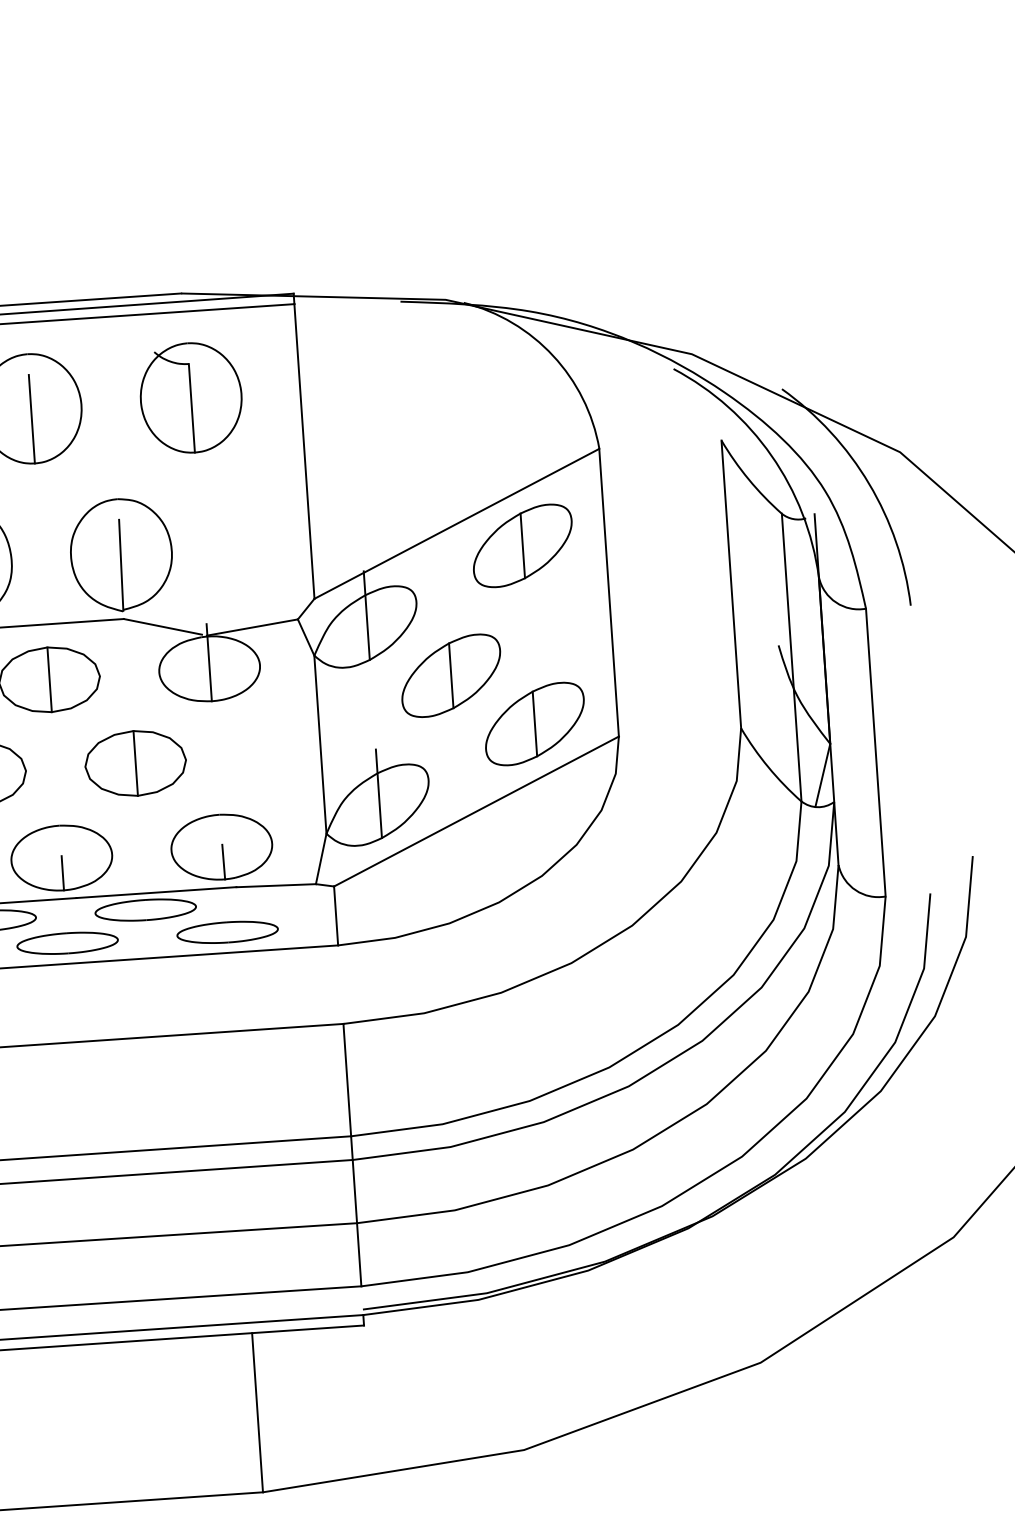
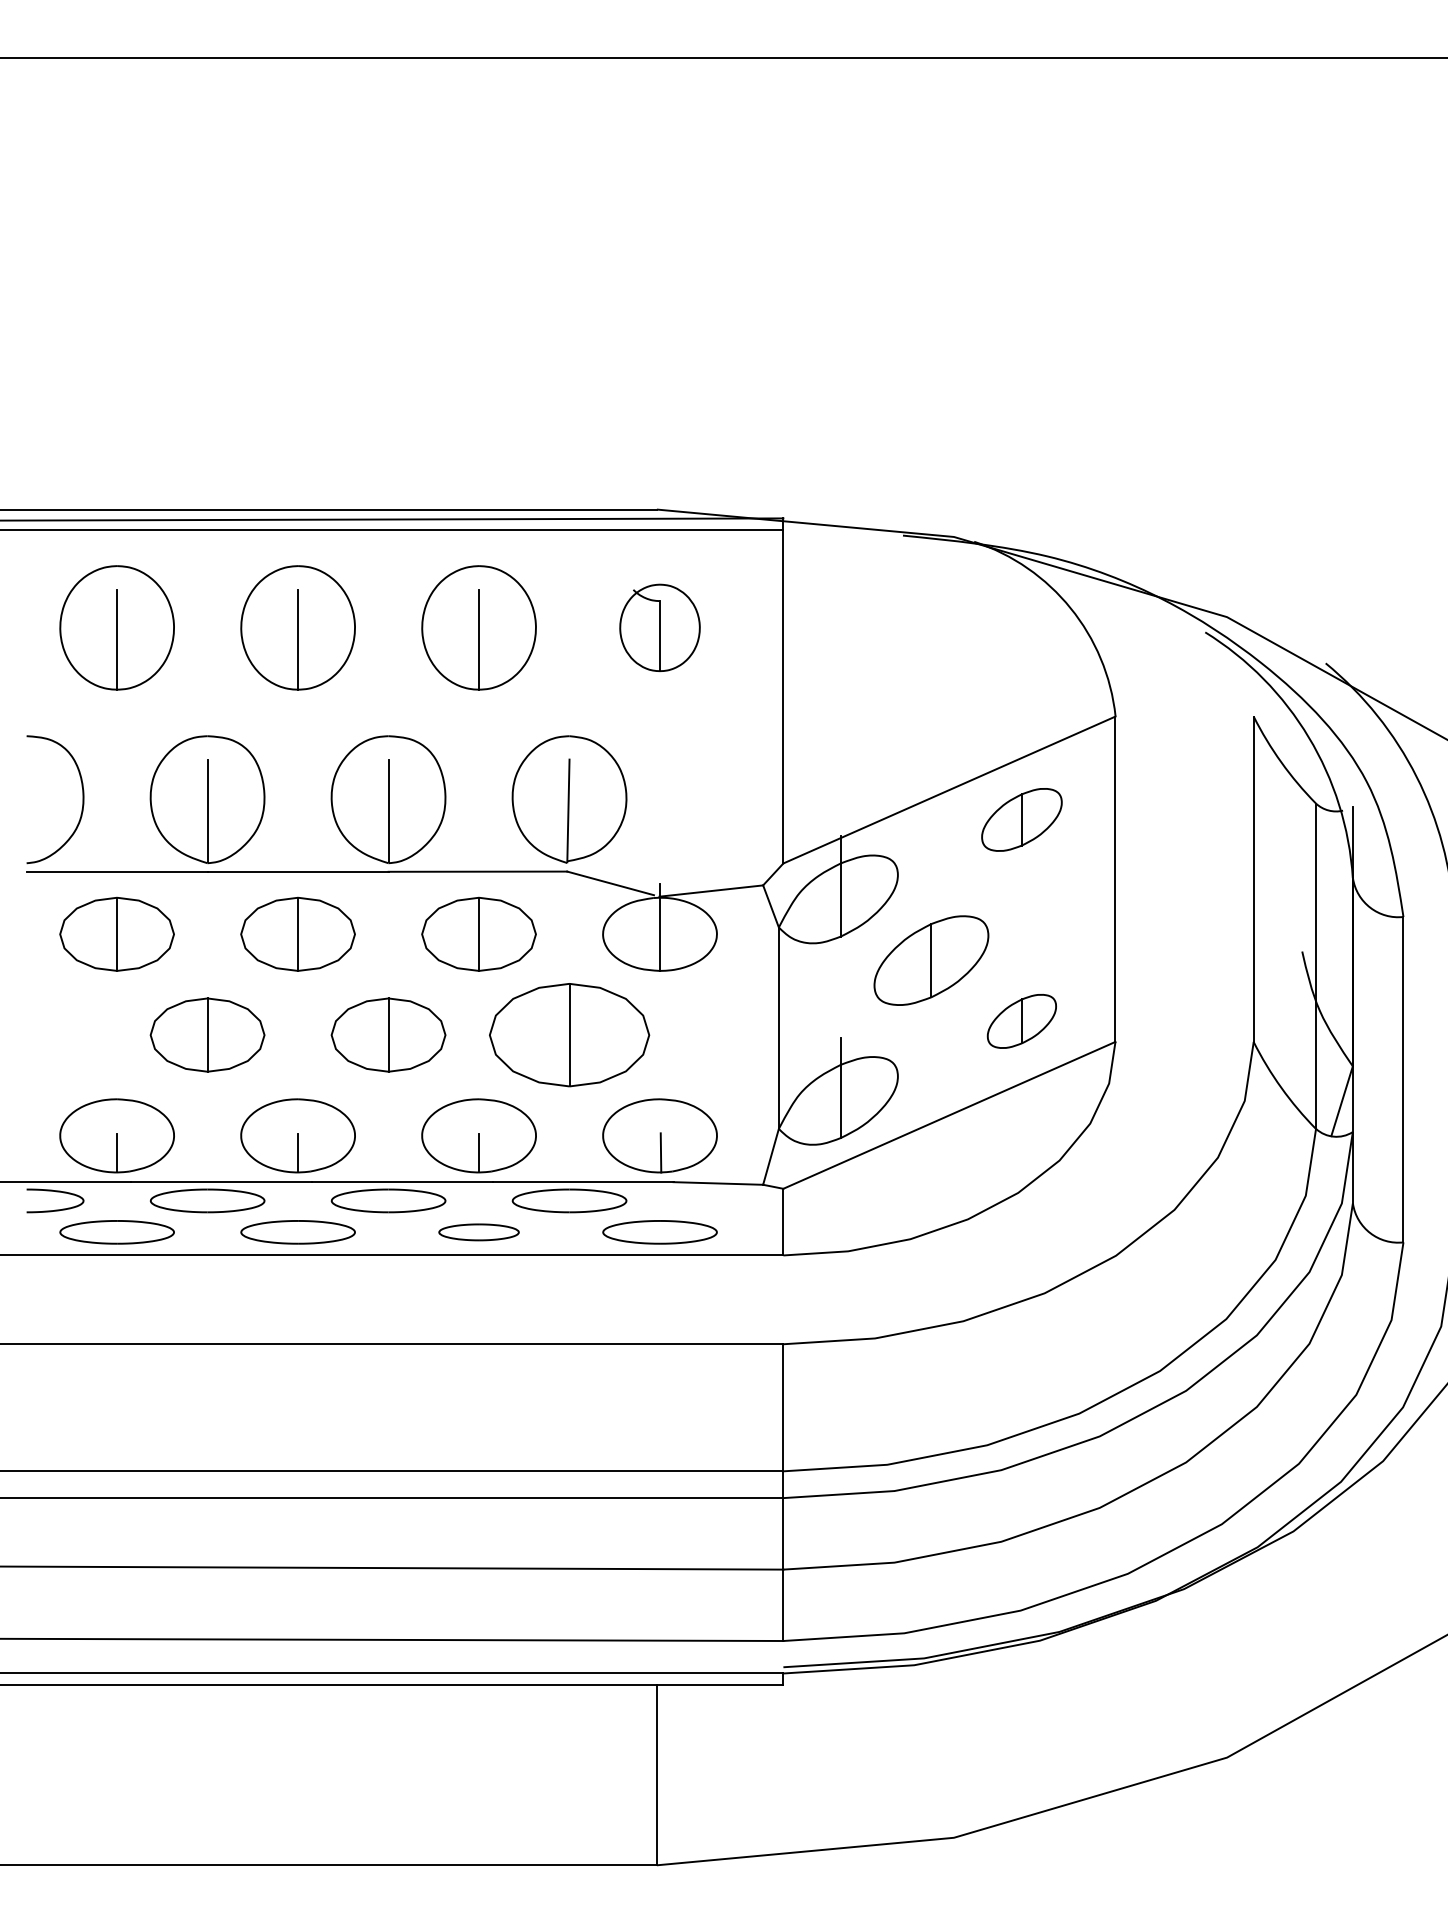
part: (190, 397) -> (659, 627), size x0.7
part: (522, 545) -> (1021, 819), size x0.7
part: (534, 724) -> (1021, 1021), size x0.6
part: (135, 762) -> (569, 1034), size x1.4
part: (67, 943) -> (478, 1232), size x0.7

